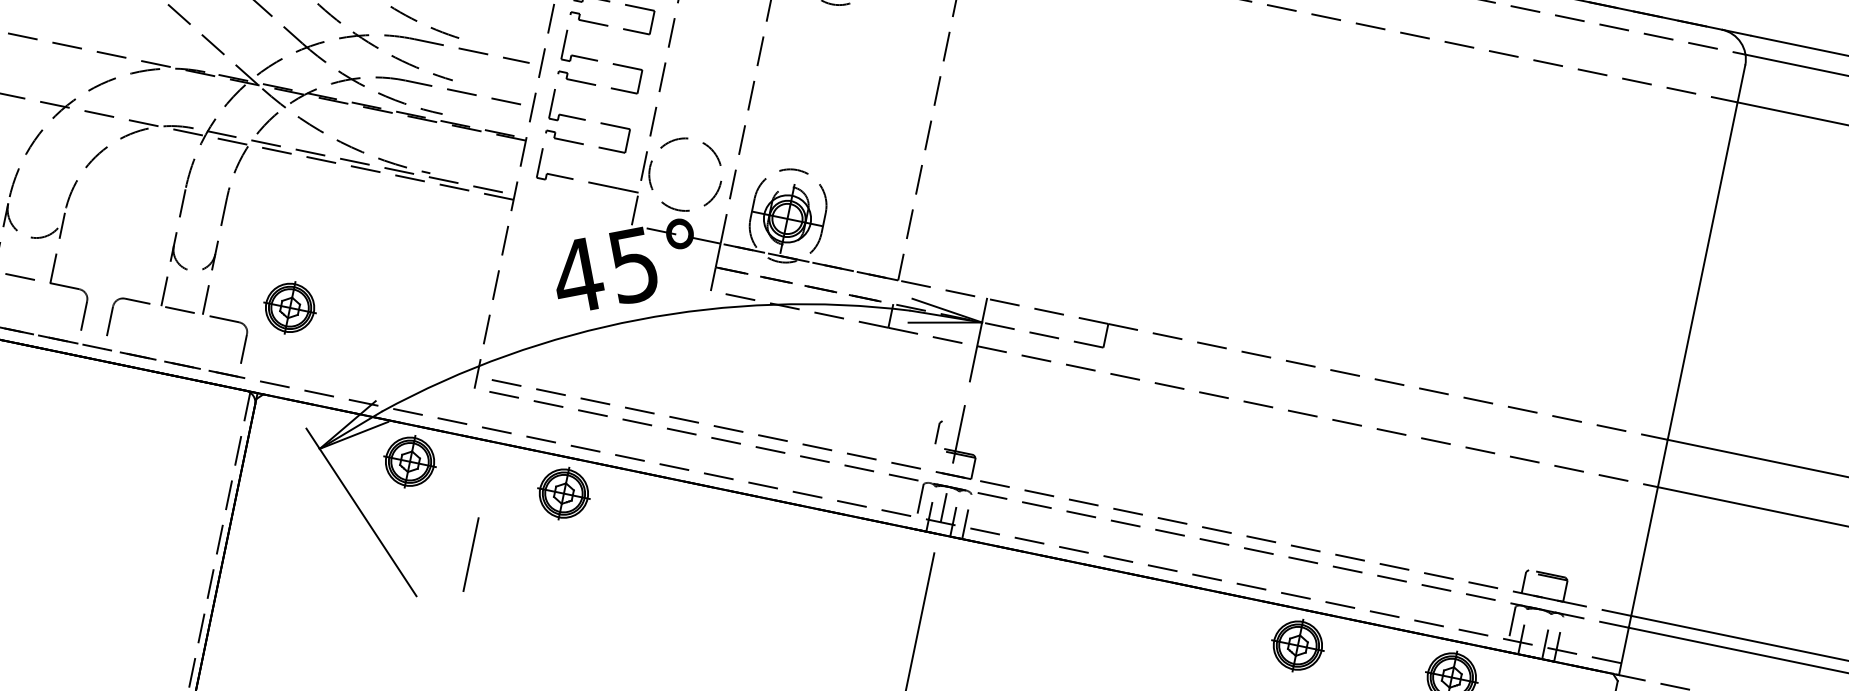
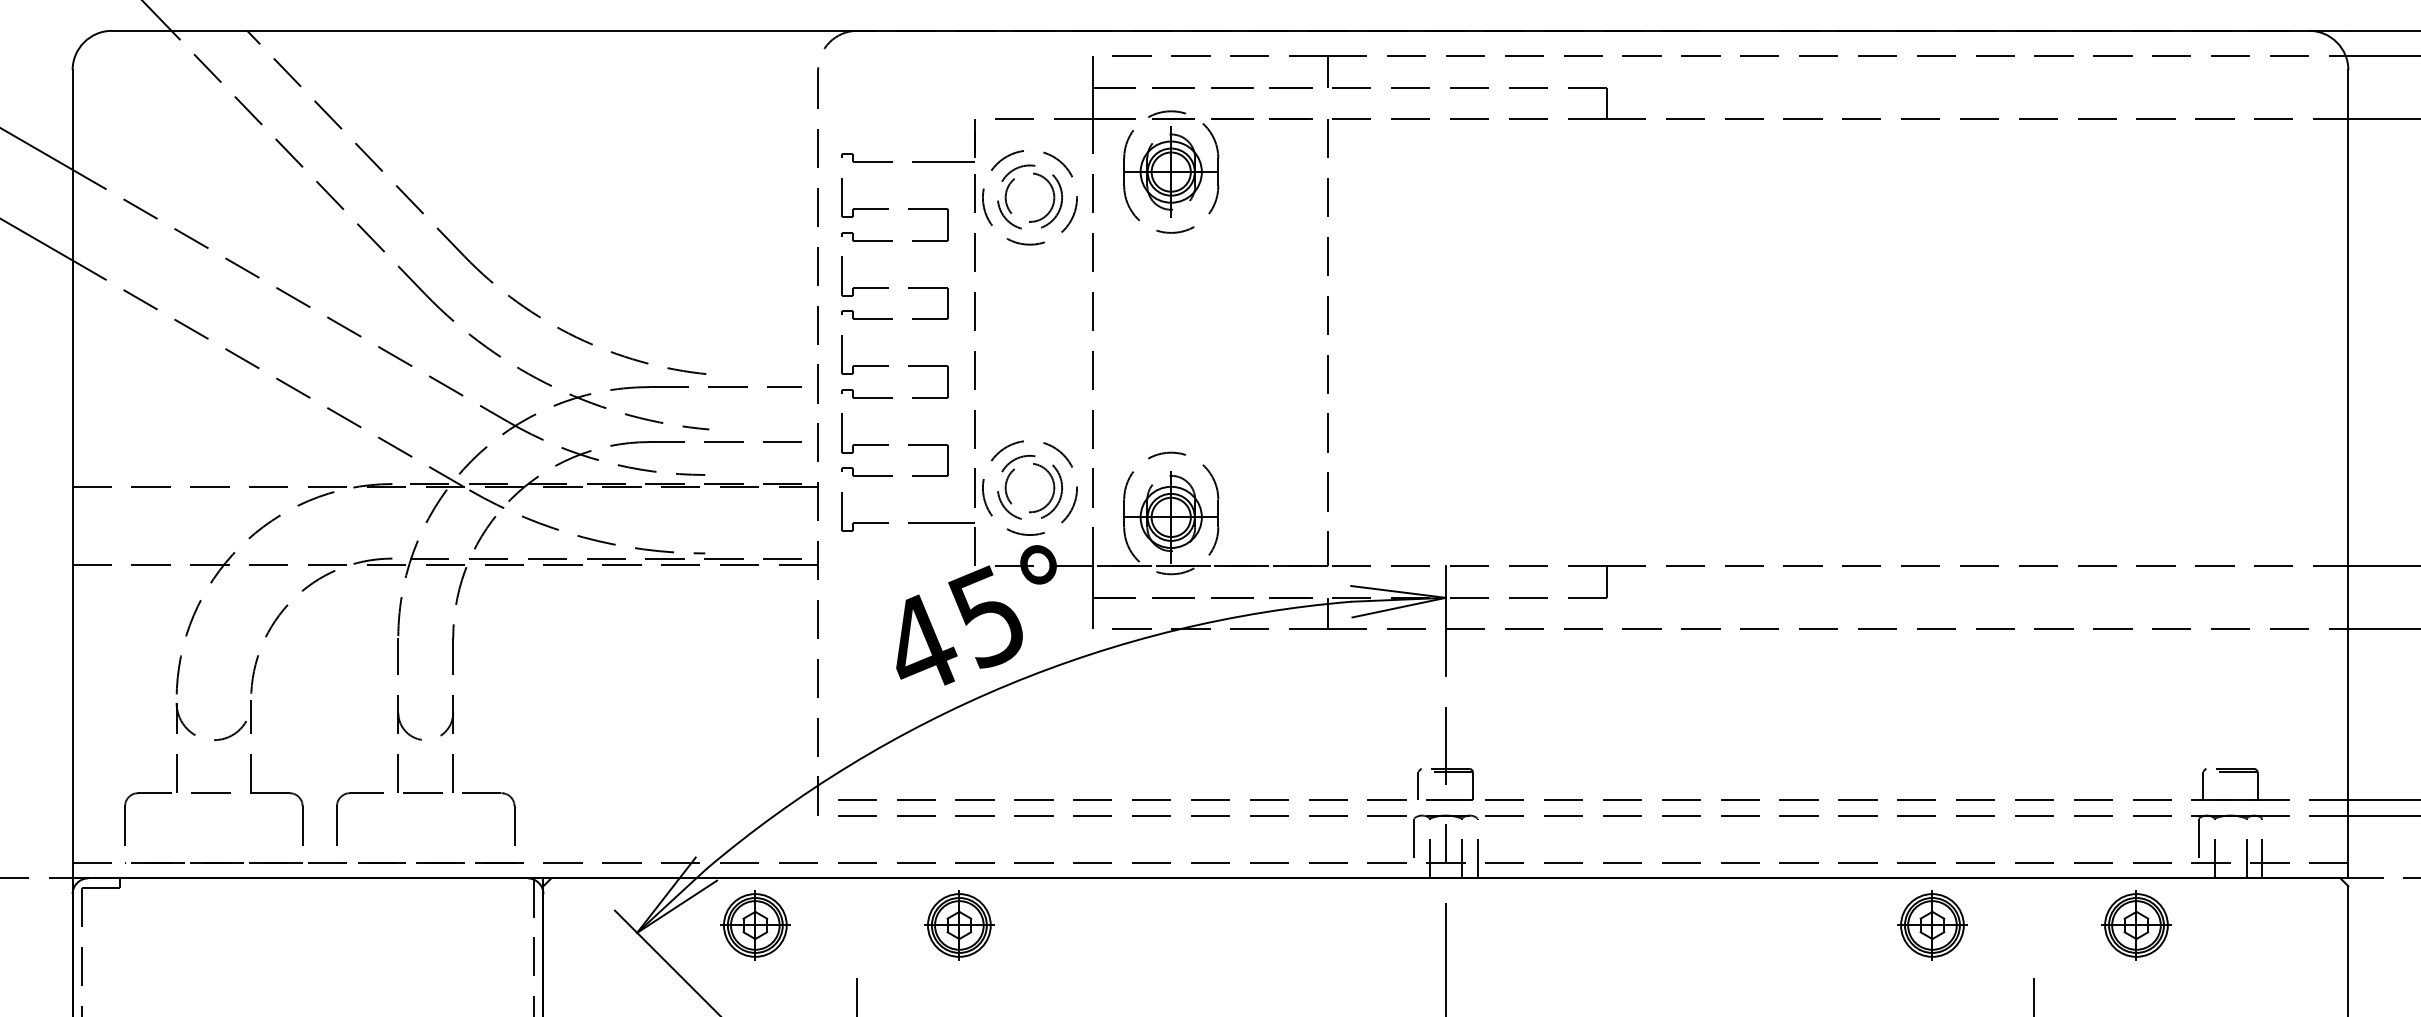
part: (693, 158) -> (1035, 465), added
part: (290, 307) -> (562, 761), removed
part: (938, 432) -> (1419, 783), moved

